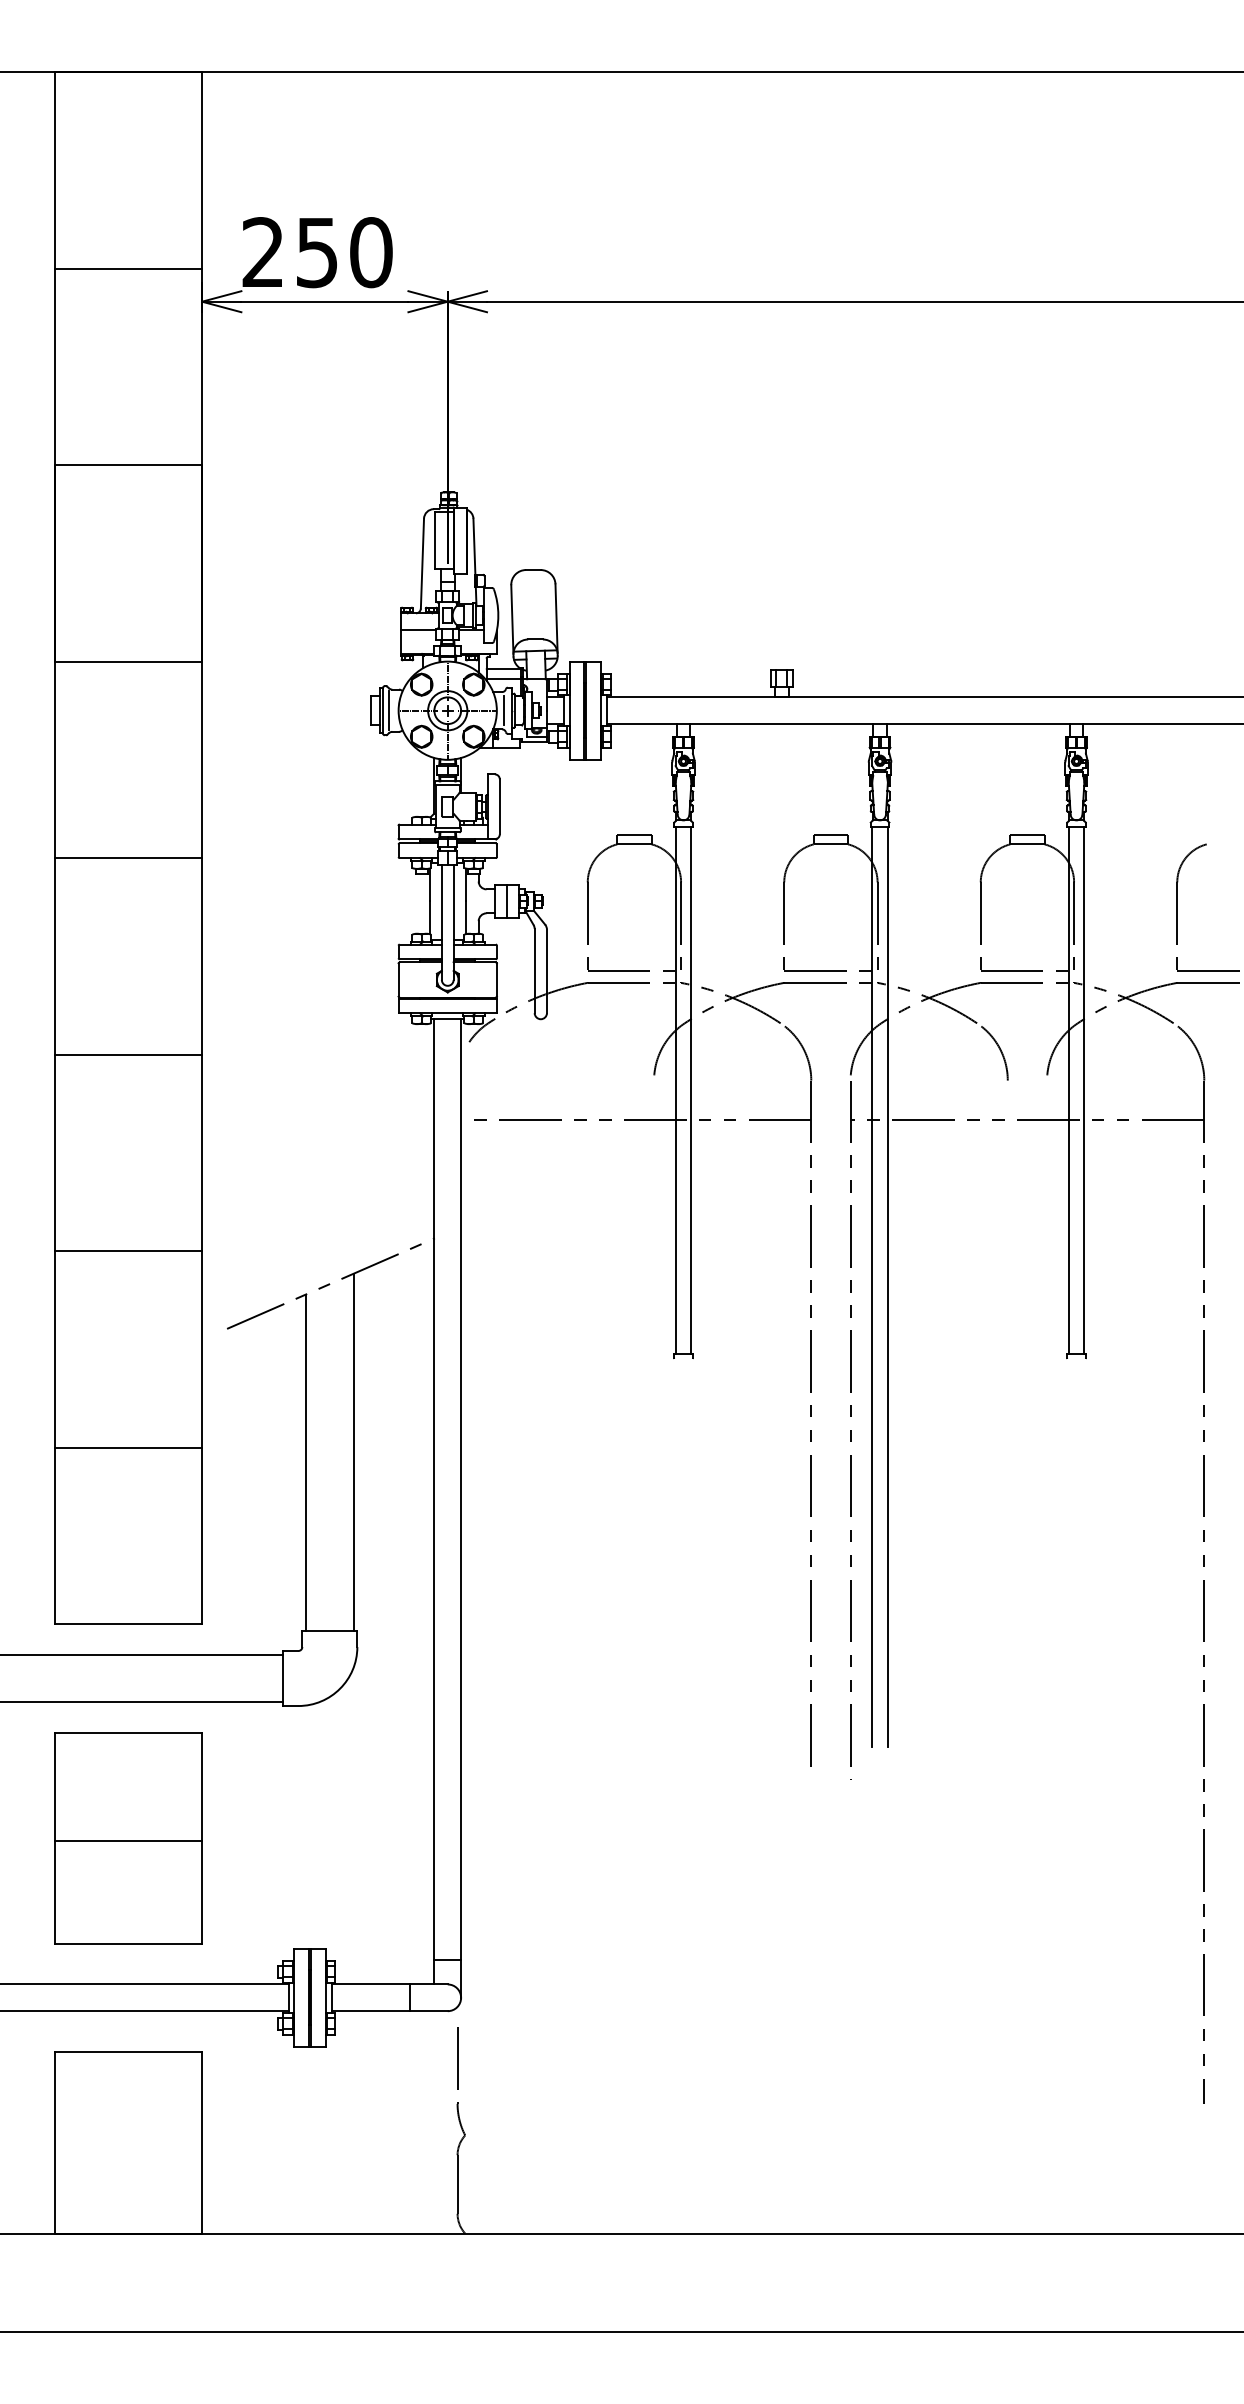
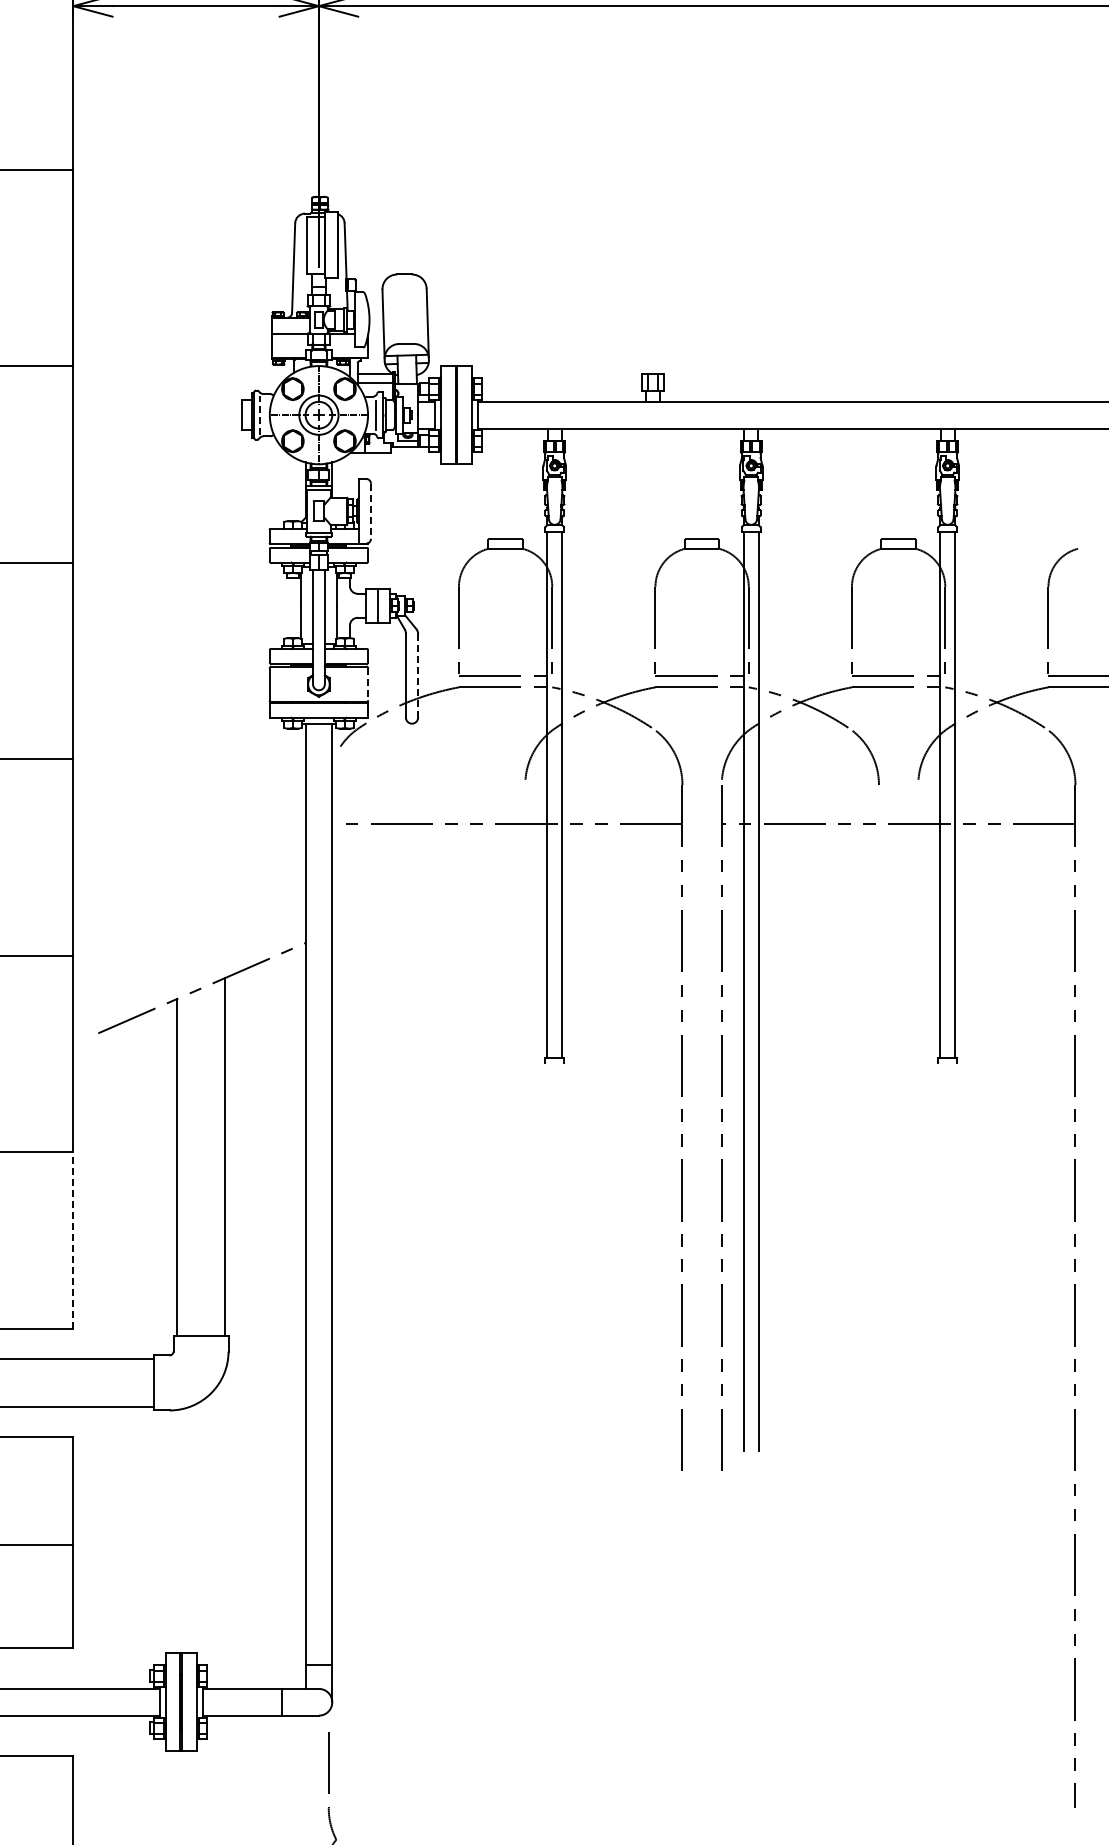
line: (388, 710) -> (259, 414), solid -> dashed
line: (499, 806) -> (370, 510), solid -> dashed
line: (546, 971) -> (417, 675), solid -> dashed
line: (496, 979) -> (367, 683), solid -> dashed
line: (202, 1535) -> (73, 1239), solid -> dashed

